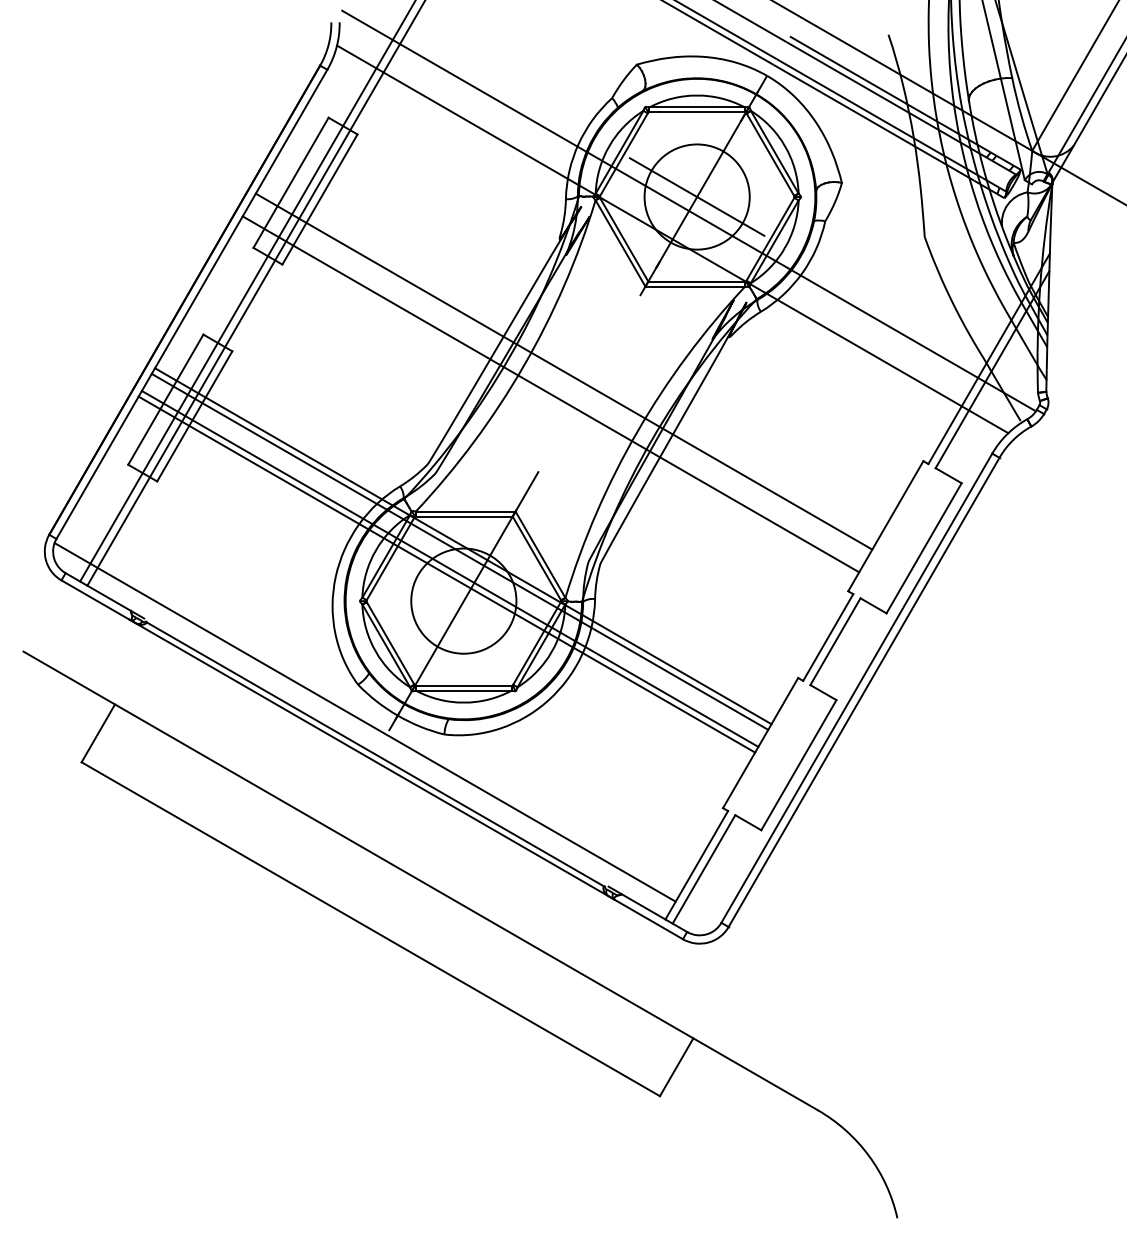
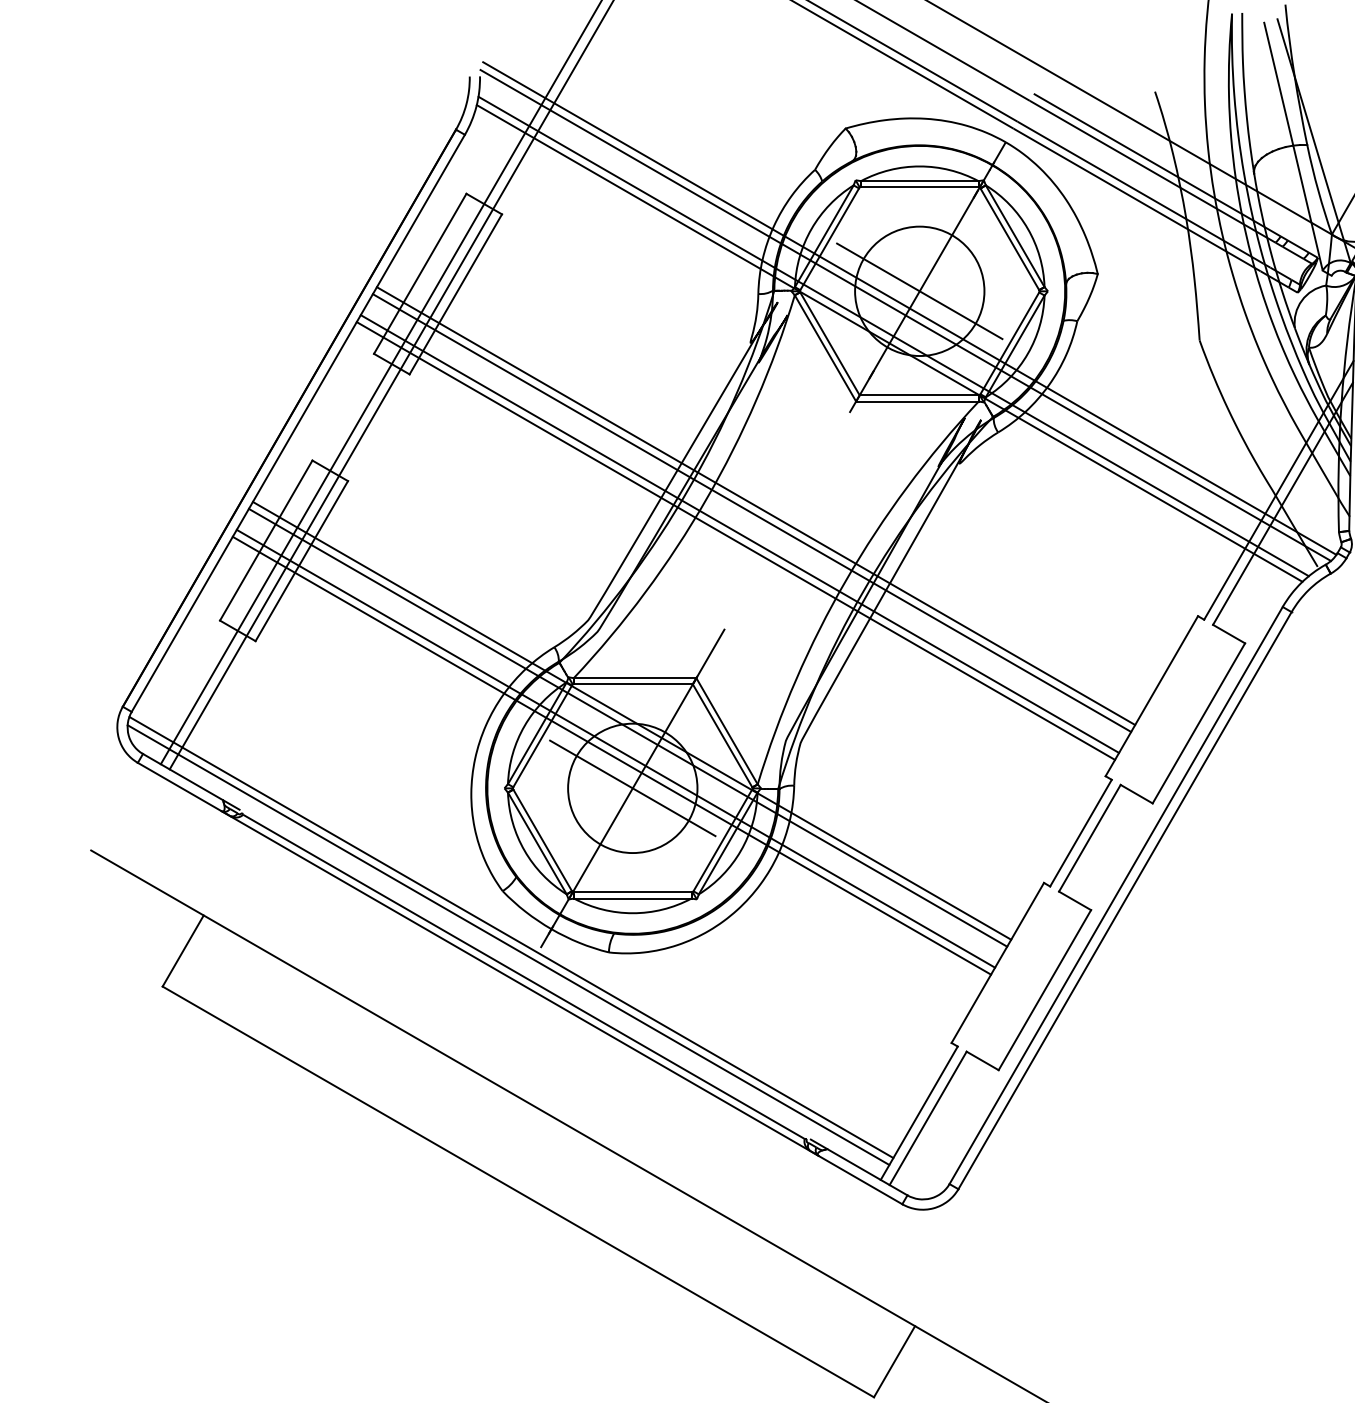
line: (685, 216) -> (905, 315), added
line: (675, 233) -> (893, 336), added
line: (560, 377) -> (751, 513), added
line: (547, 399) -> (735, 540), added
line: (463, 600) -> (632, 787), added
line: (362, 728) -> (508, 945), added

